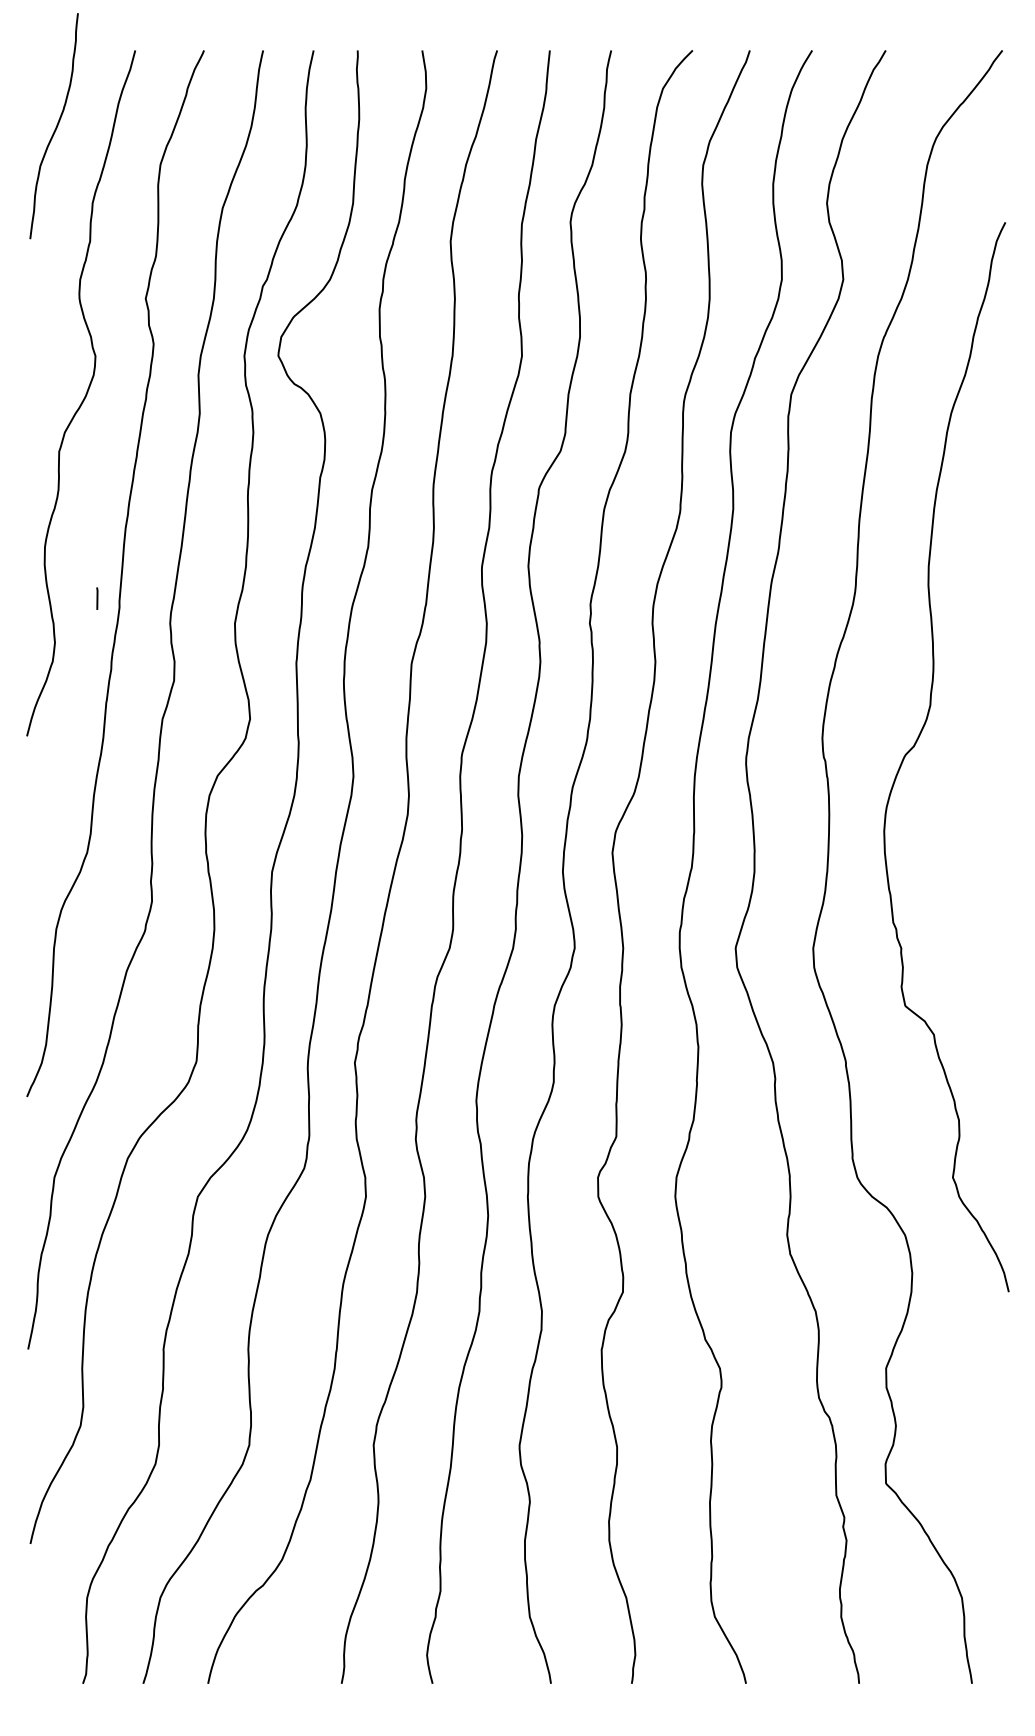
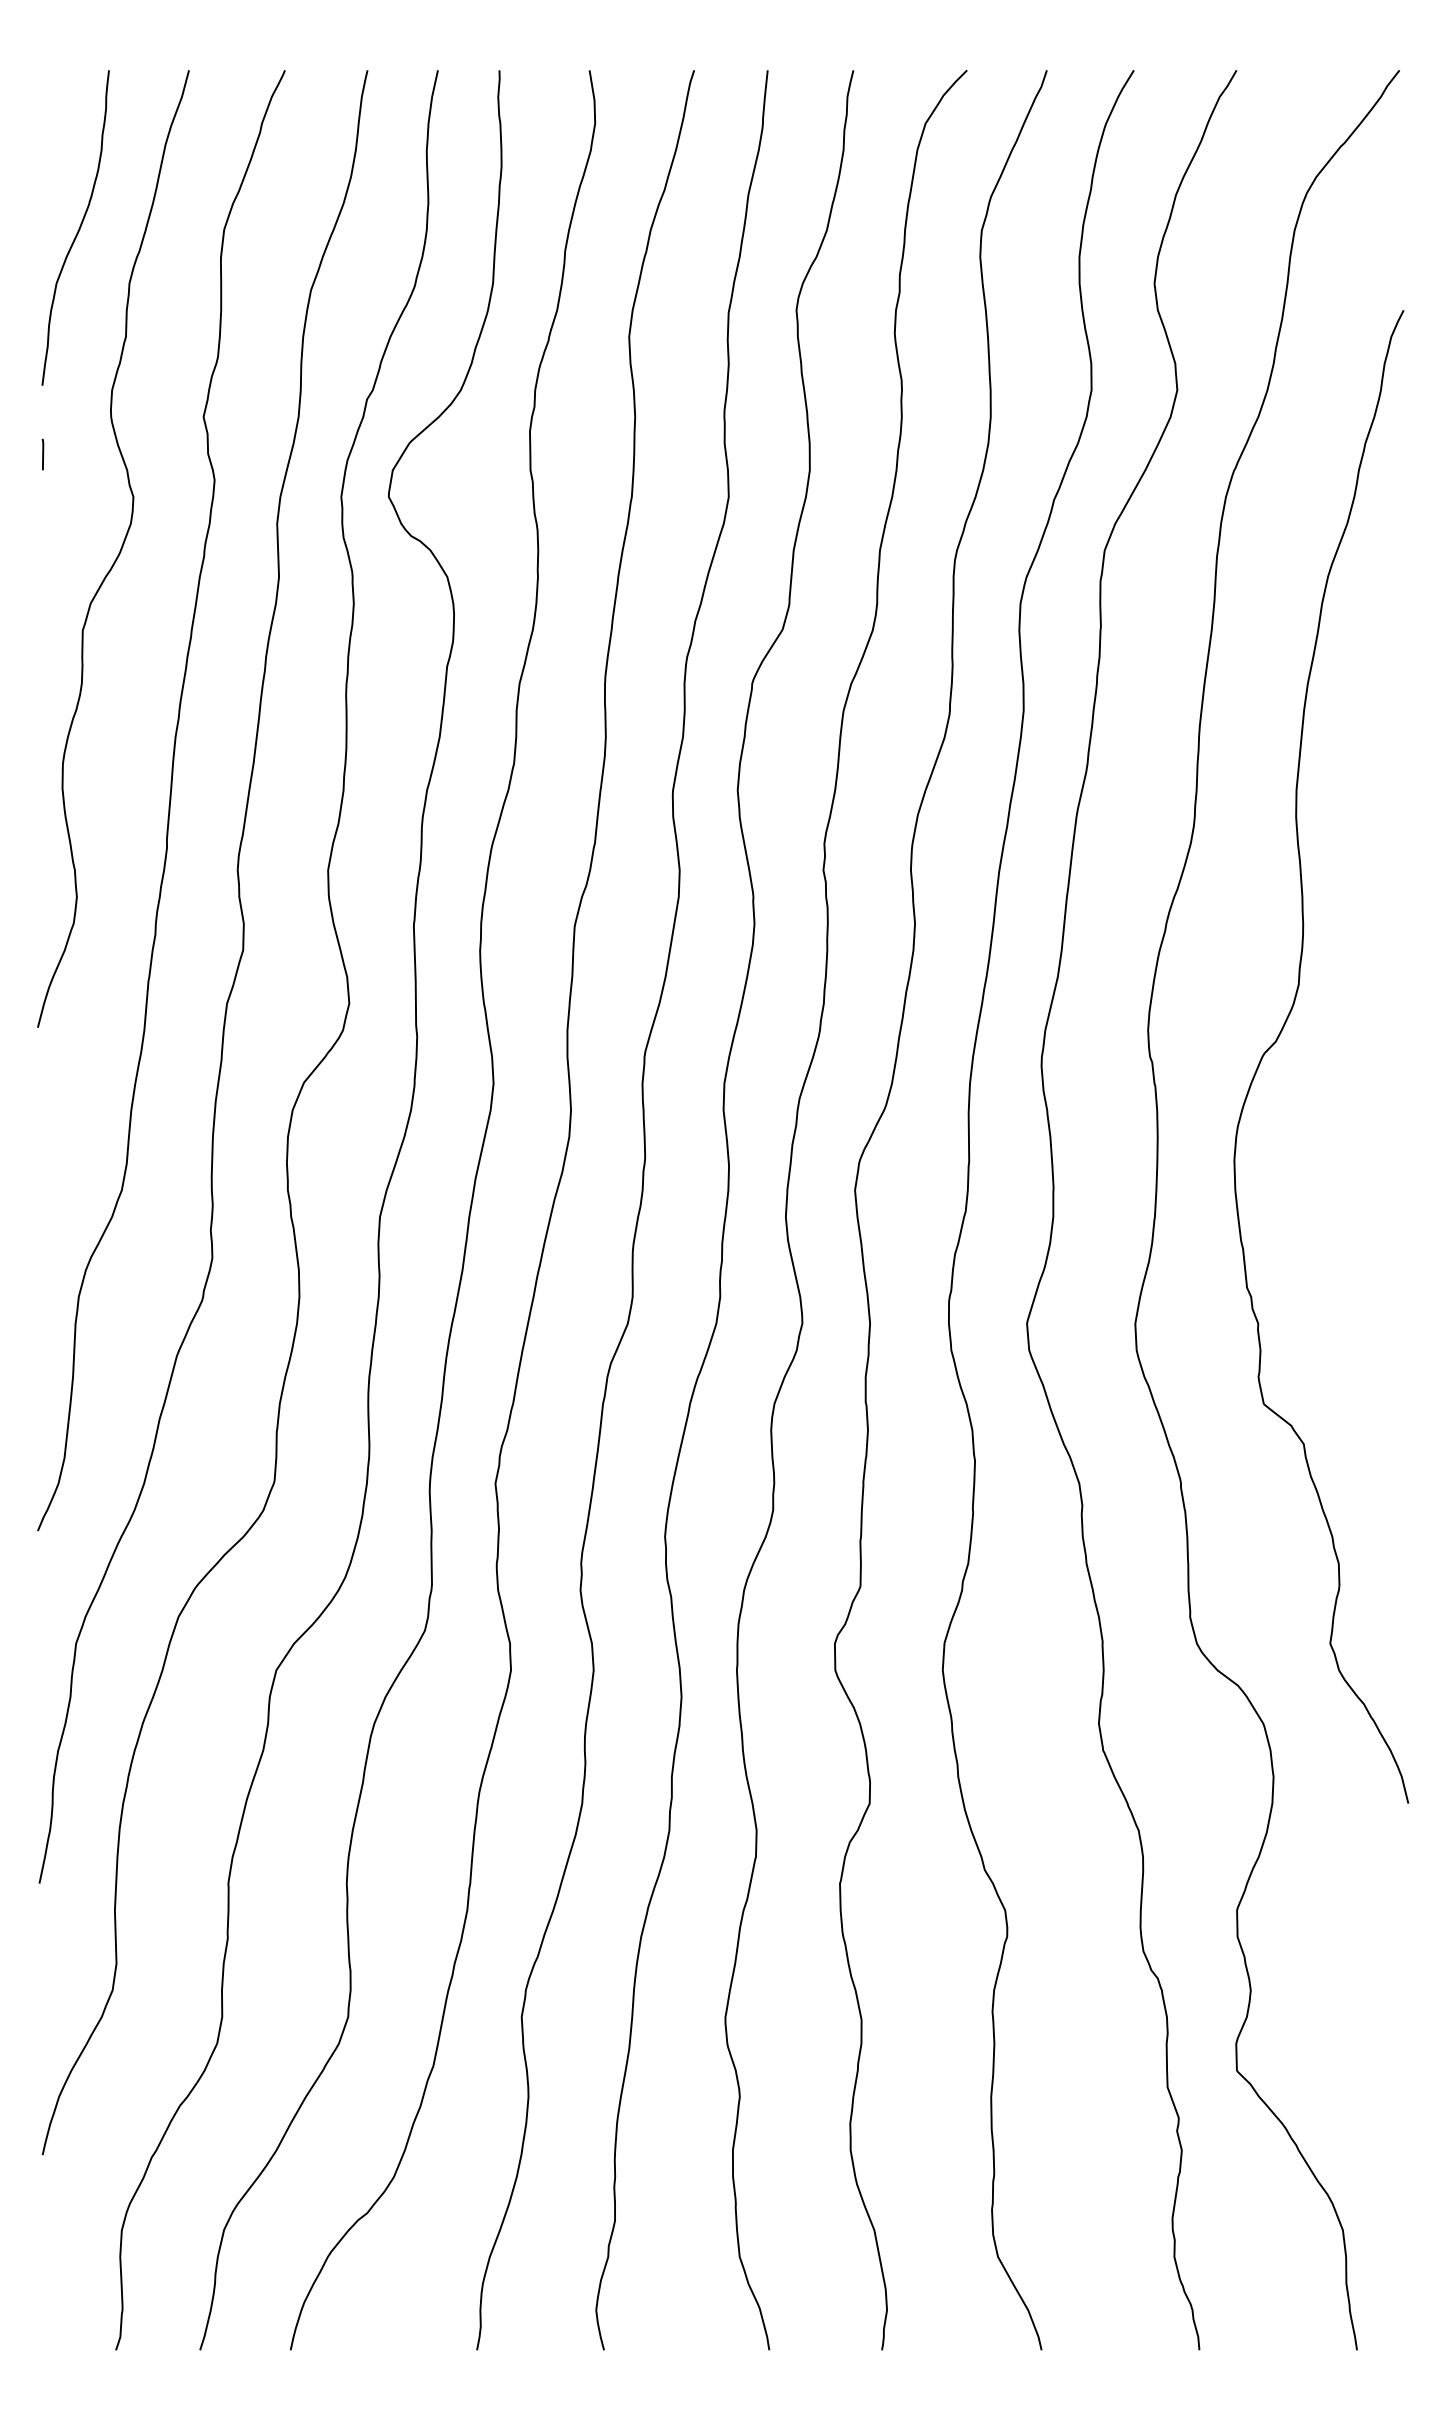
curve: (56, 126) -> (78, 228), moved
line: (96, 598) -> (42, 454), moved

